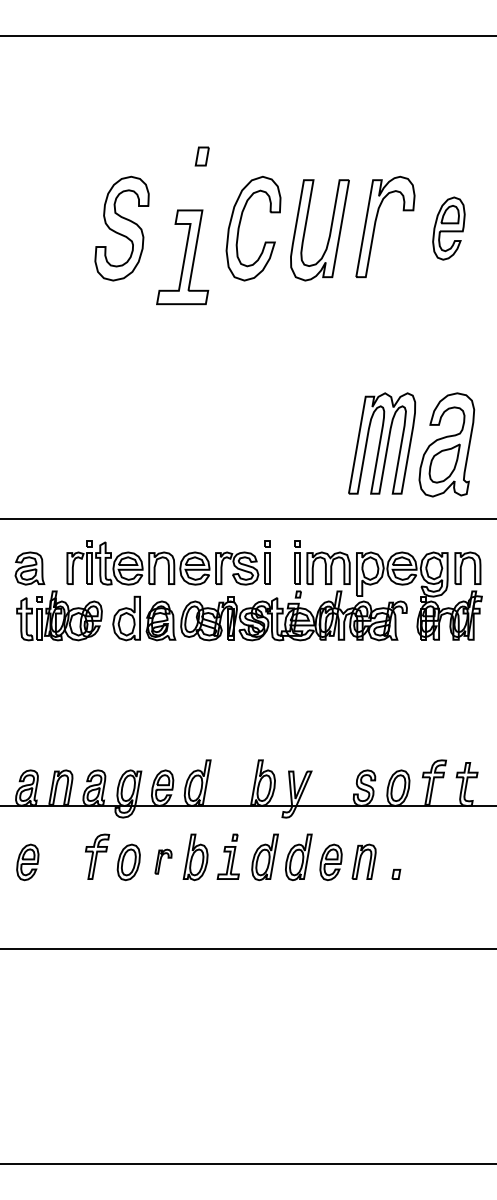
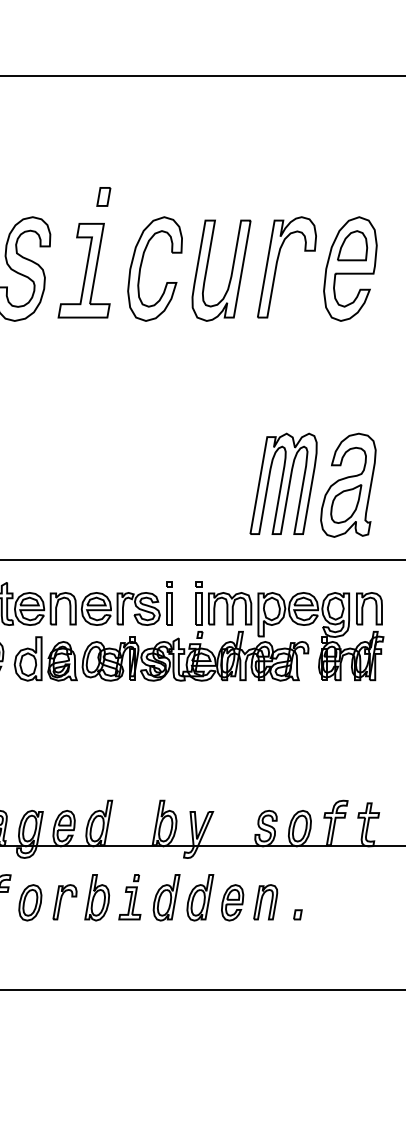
part: (448, 228) -> (350, 268), size x1.67
part: (182, 257) -> (84, 270), moved
part: (163, 861) -> (65, 901), size x1.43

